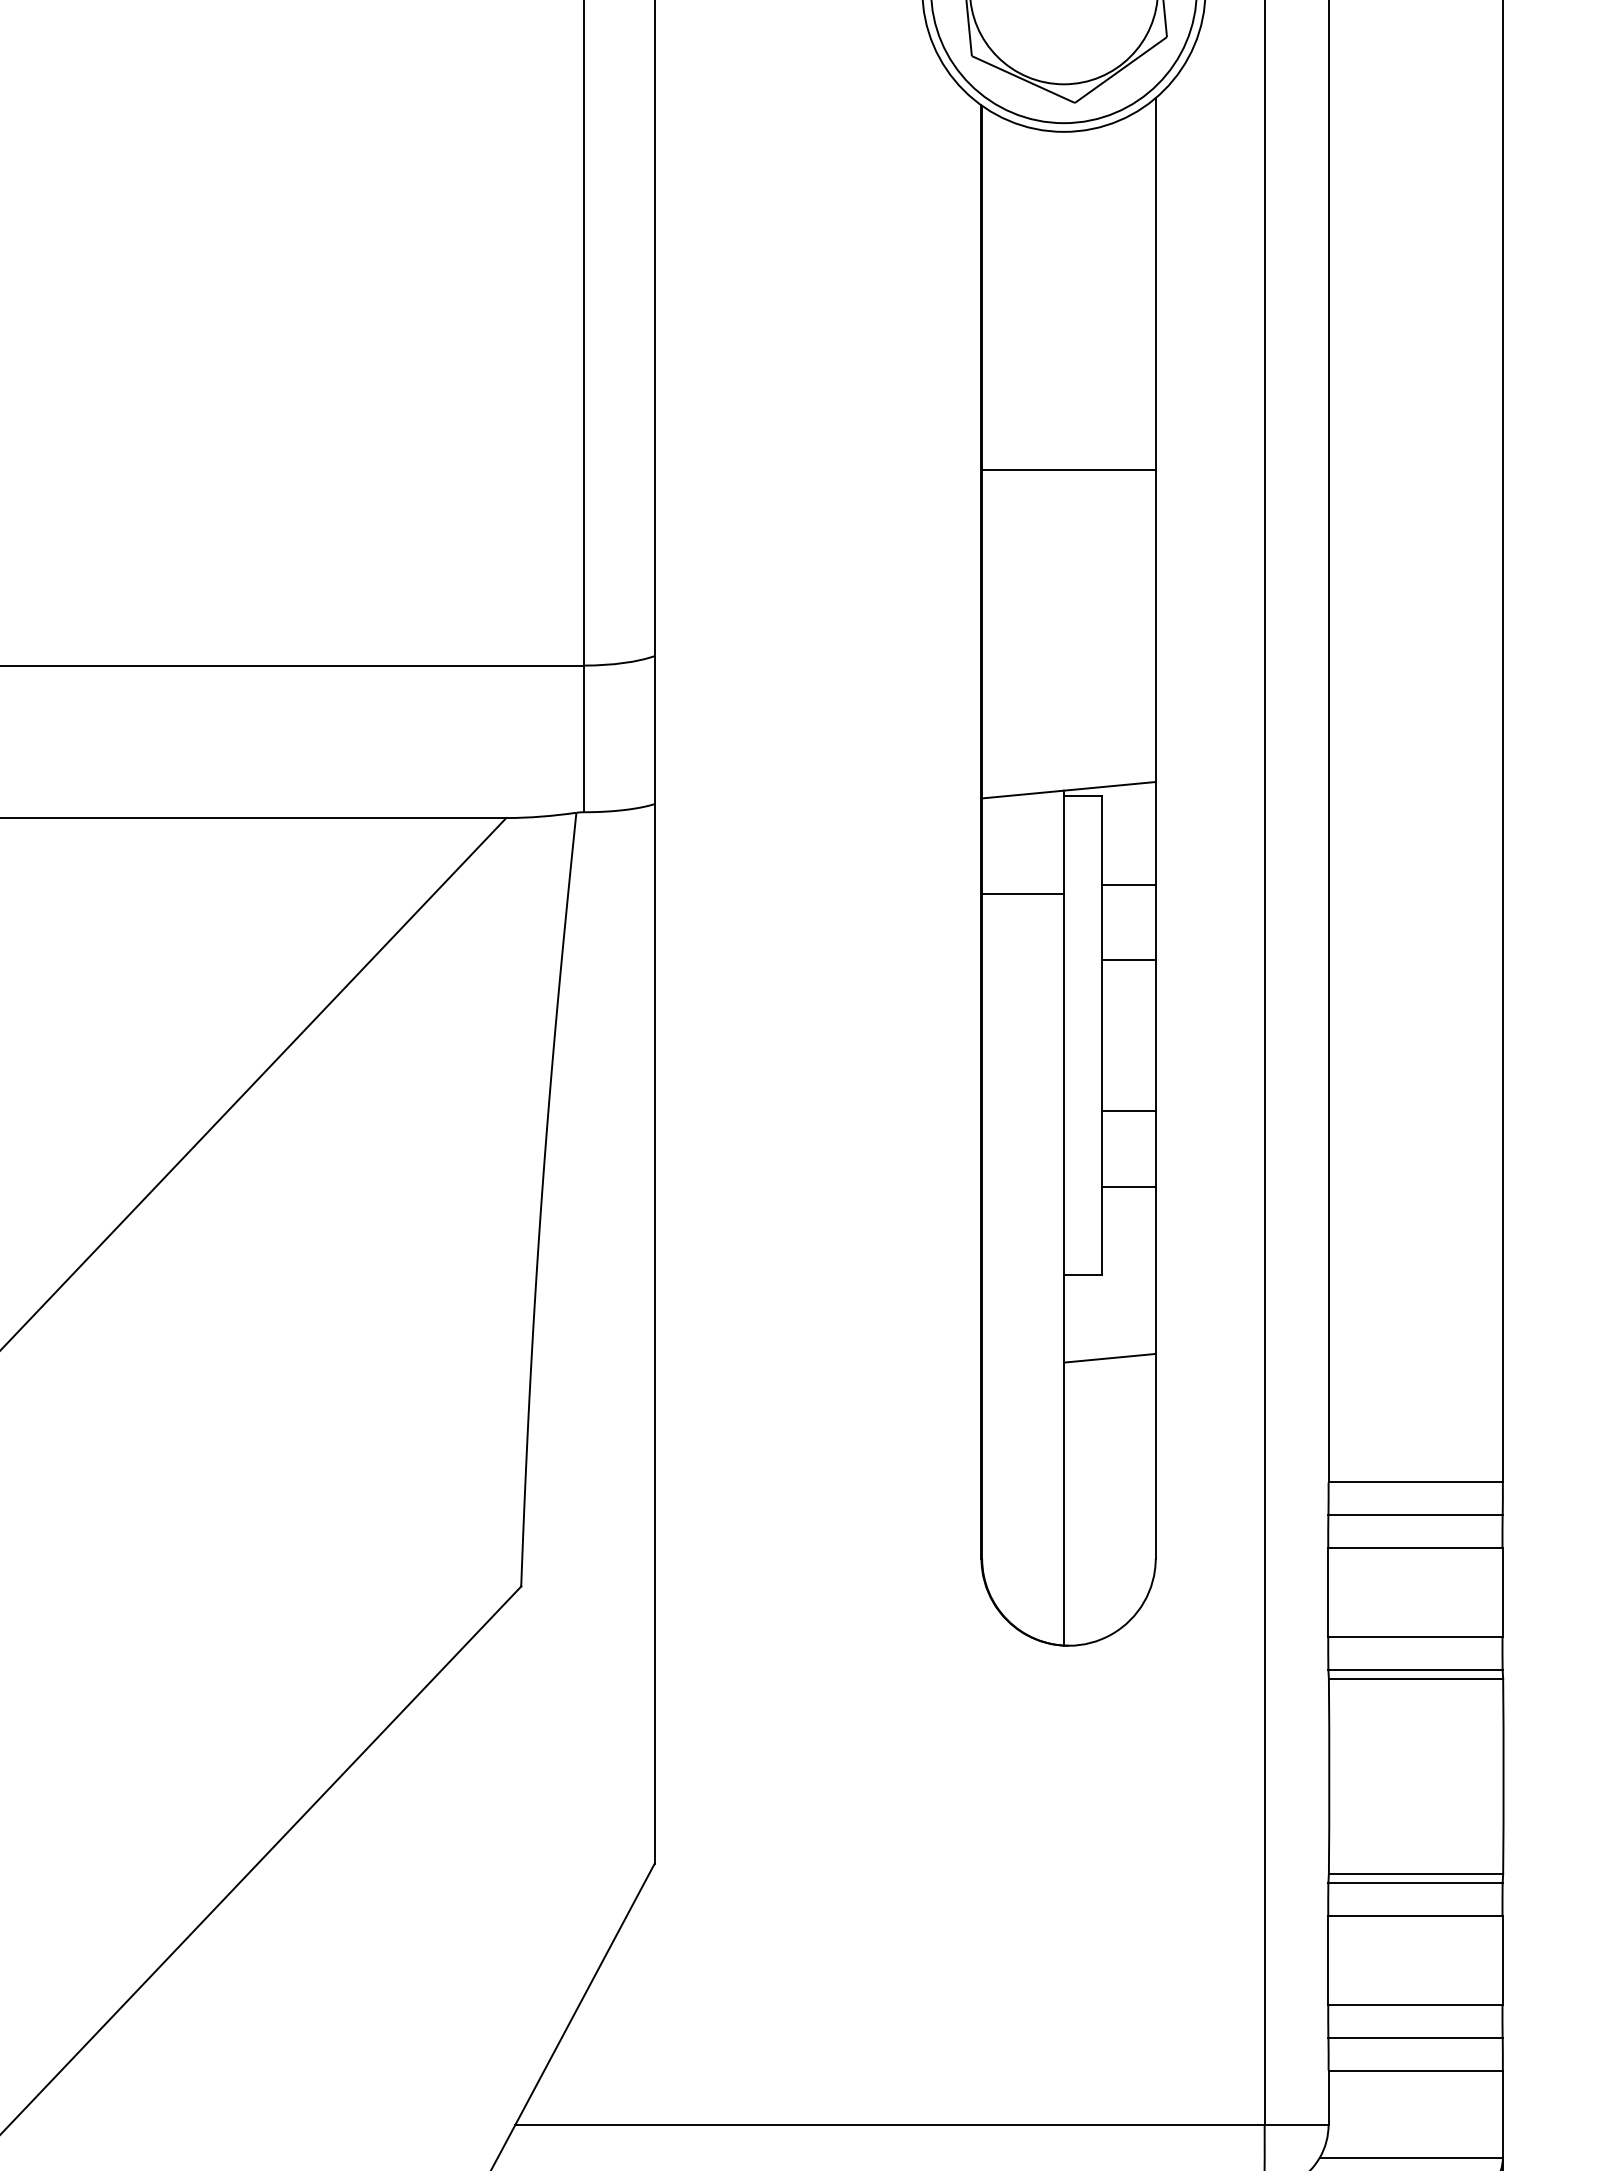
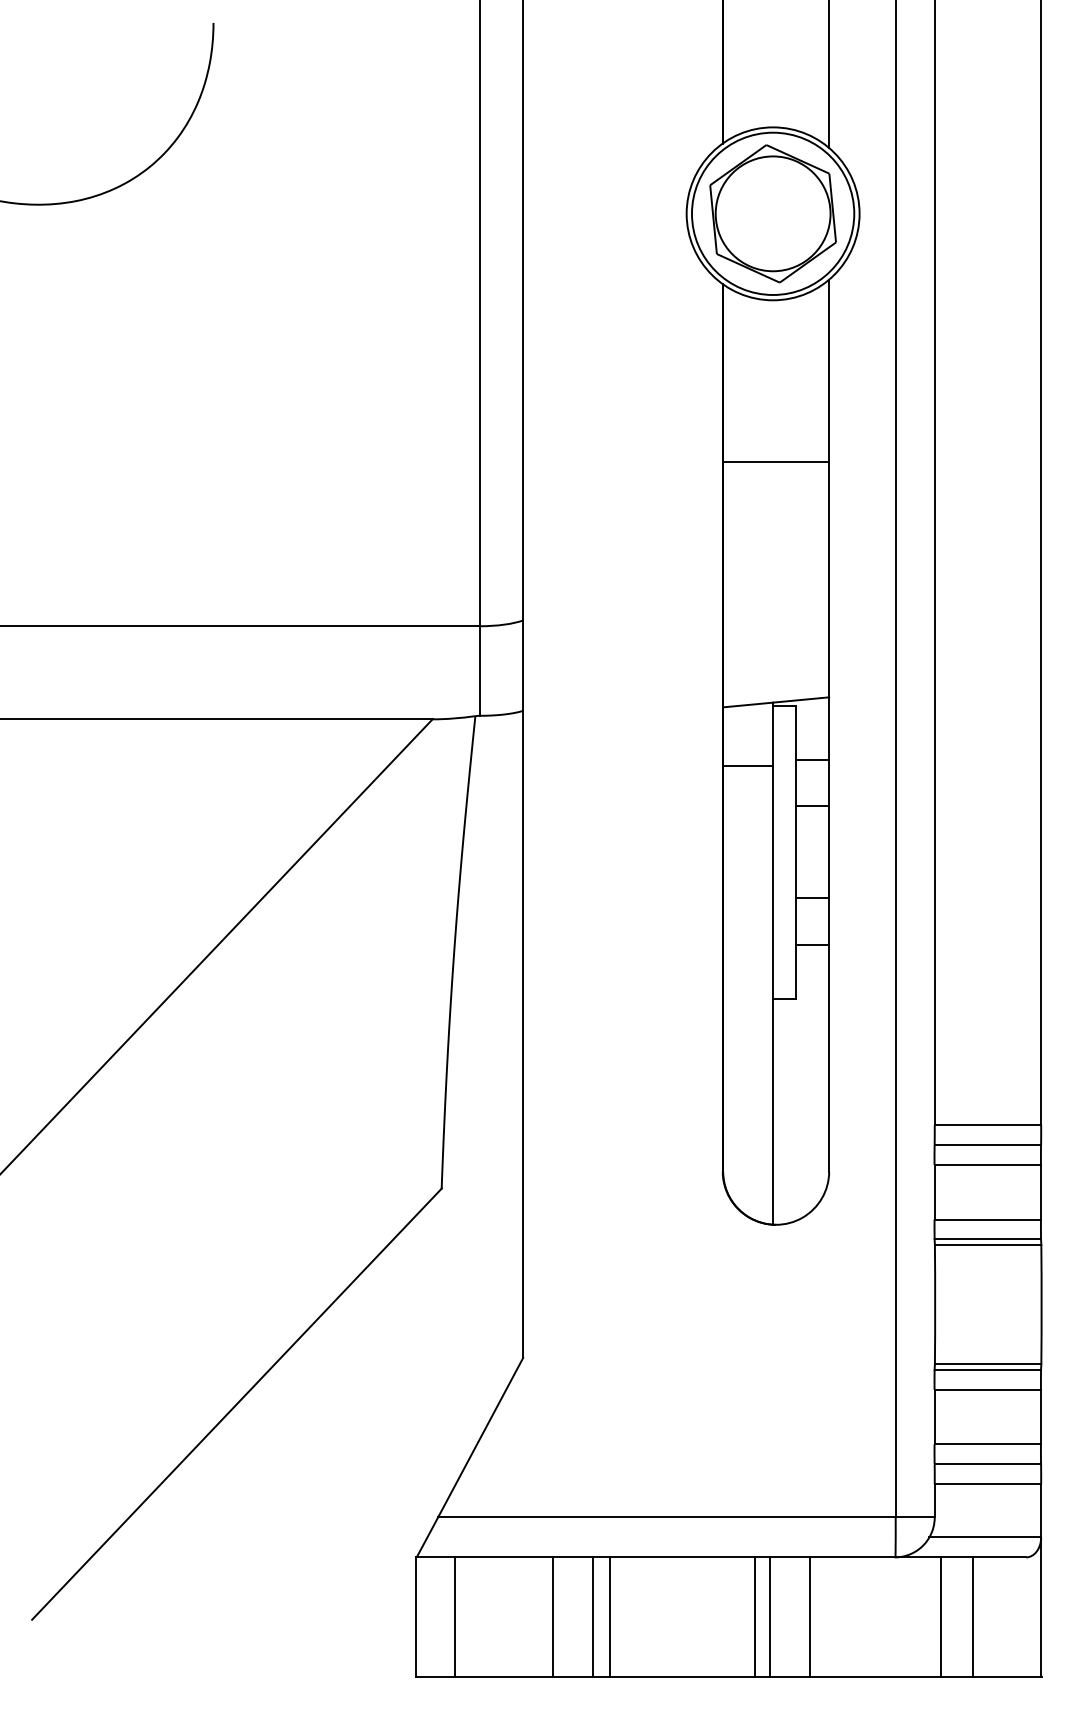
line: (1069, 469) -> (776, 461), moved
line: (1110, 1357) -> (801, 1048), removed

